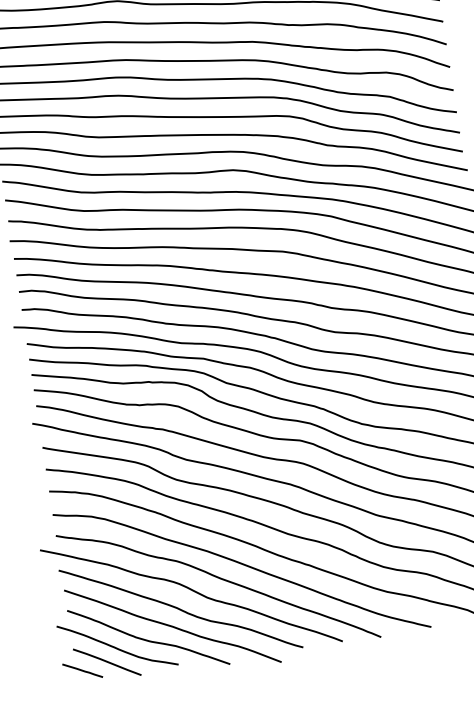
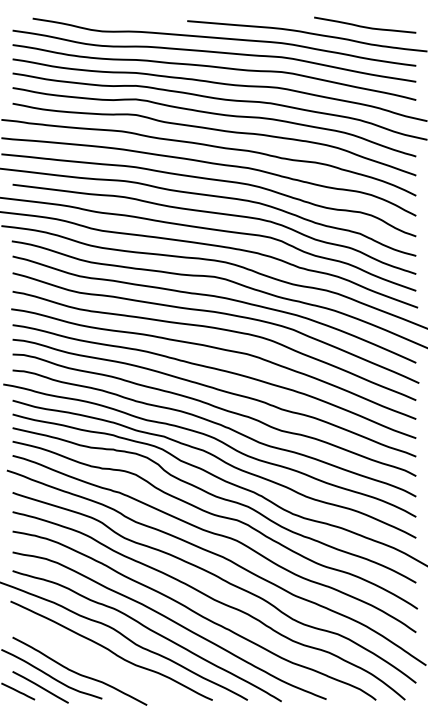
curve: (173, 625) -> (102, 664), removed

